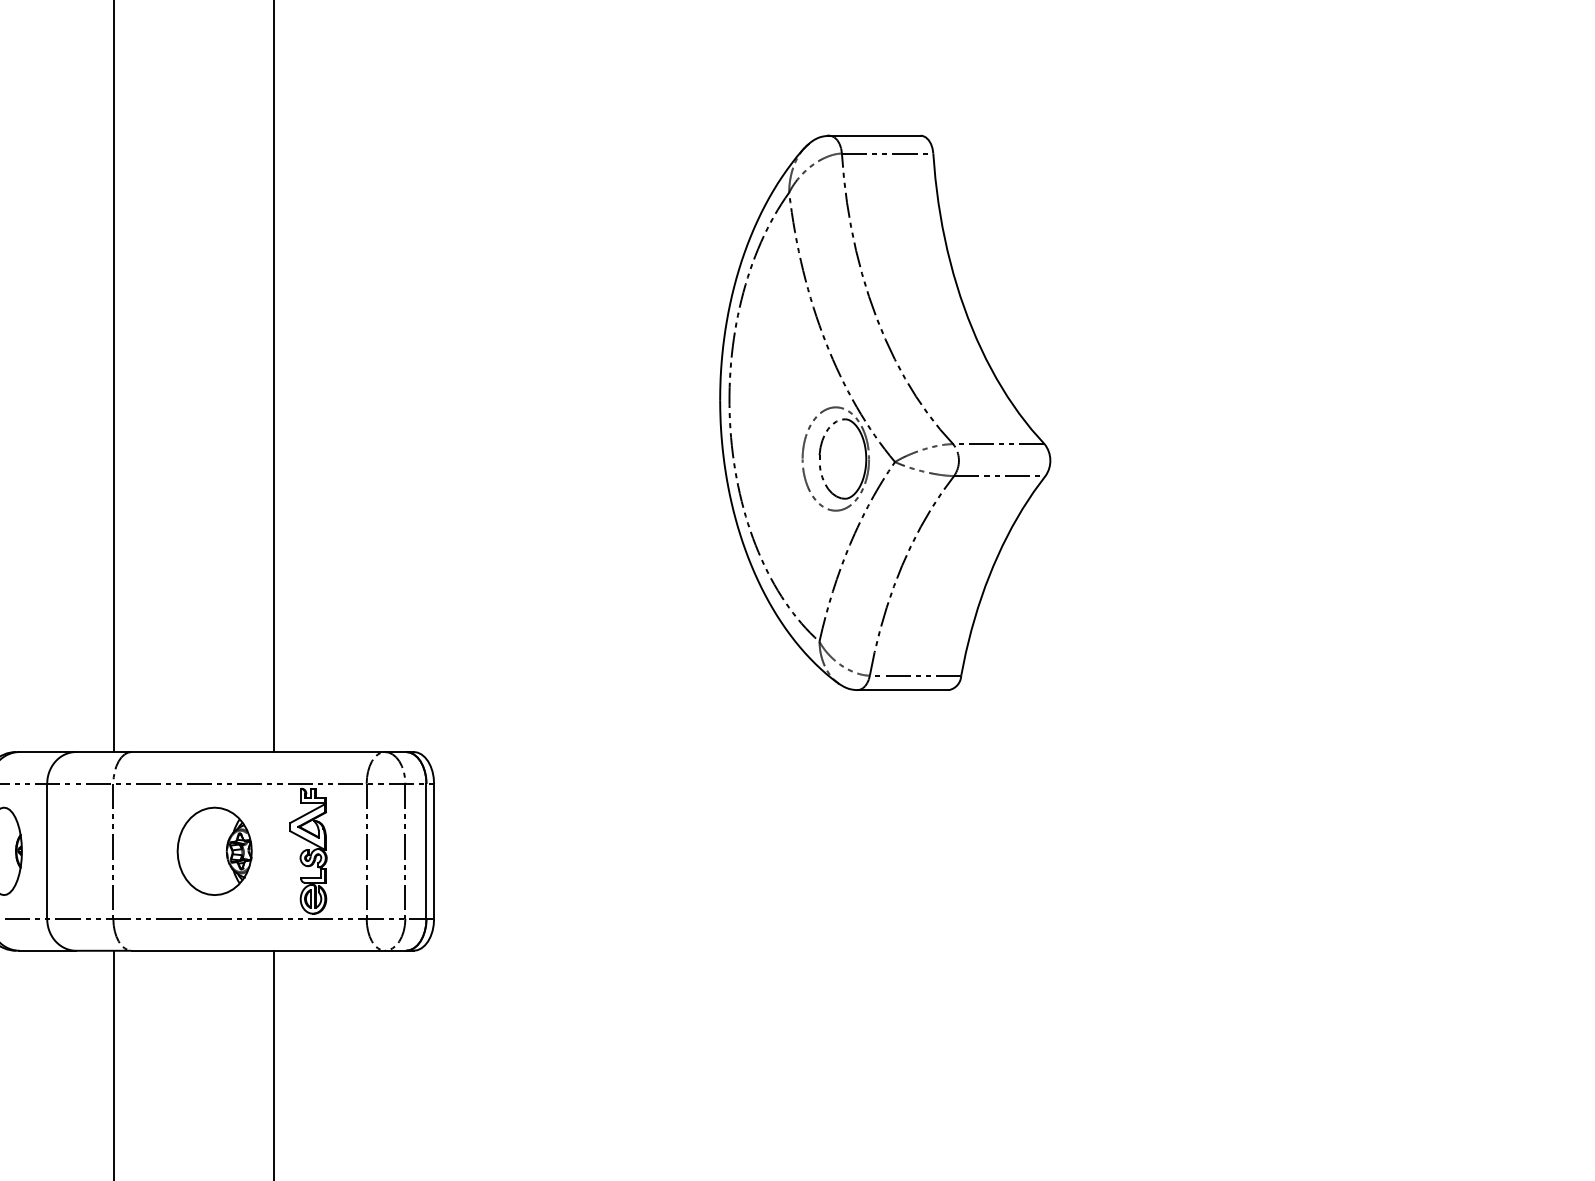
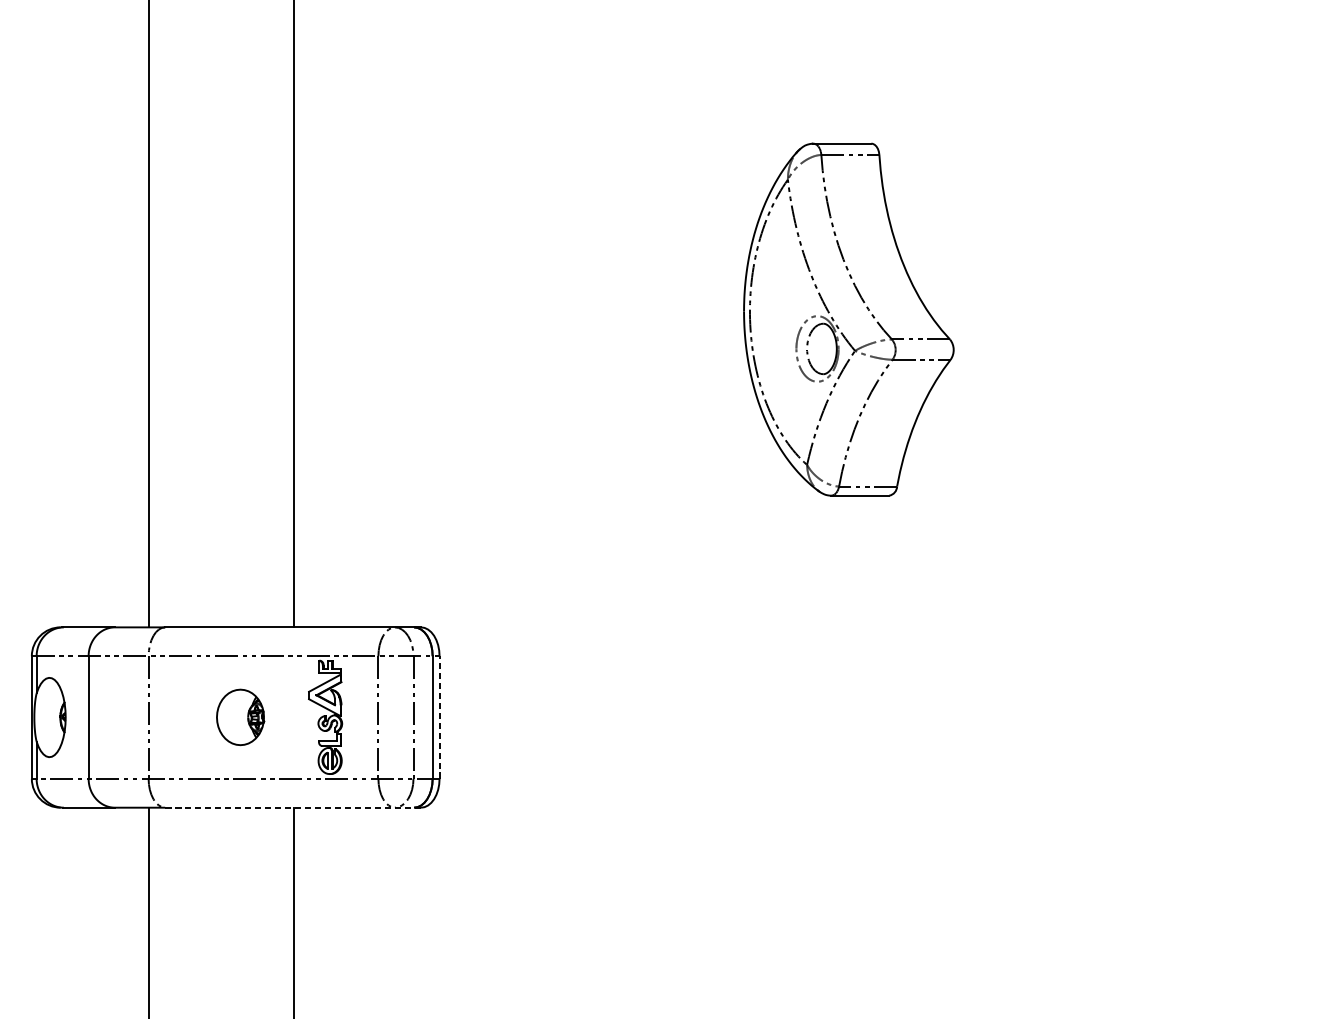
part: (885, 412) -> (849, 319), size x0.7
part: (214, 850) -> (240, 716), size x0.7
line: (434, 851) -> (439, 717), solid -> dashed
line: (273, 950) -> (293, 807), solid -> dashed

